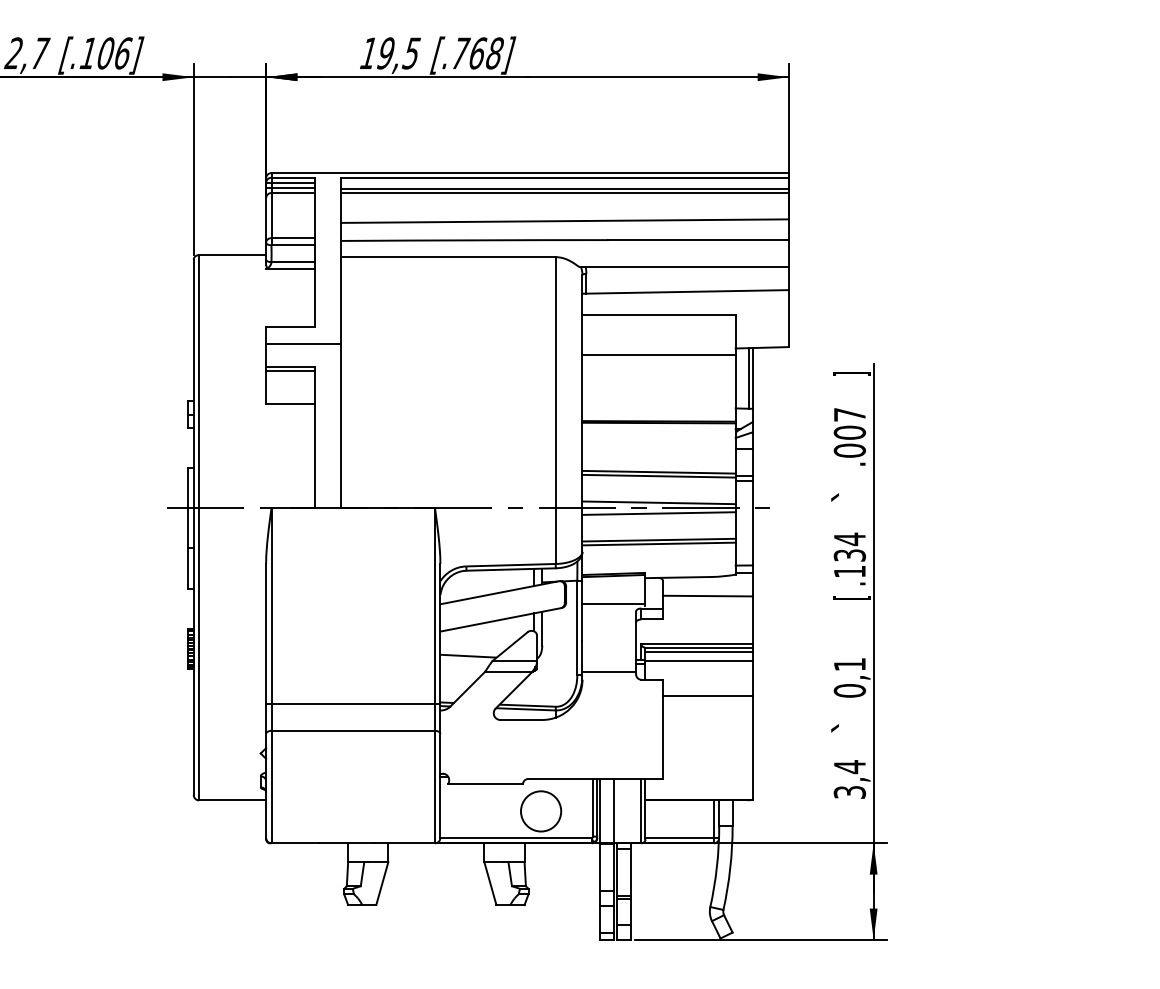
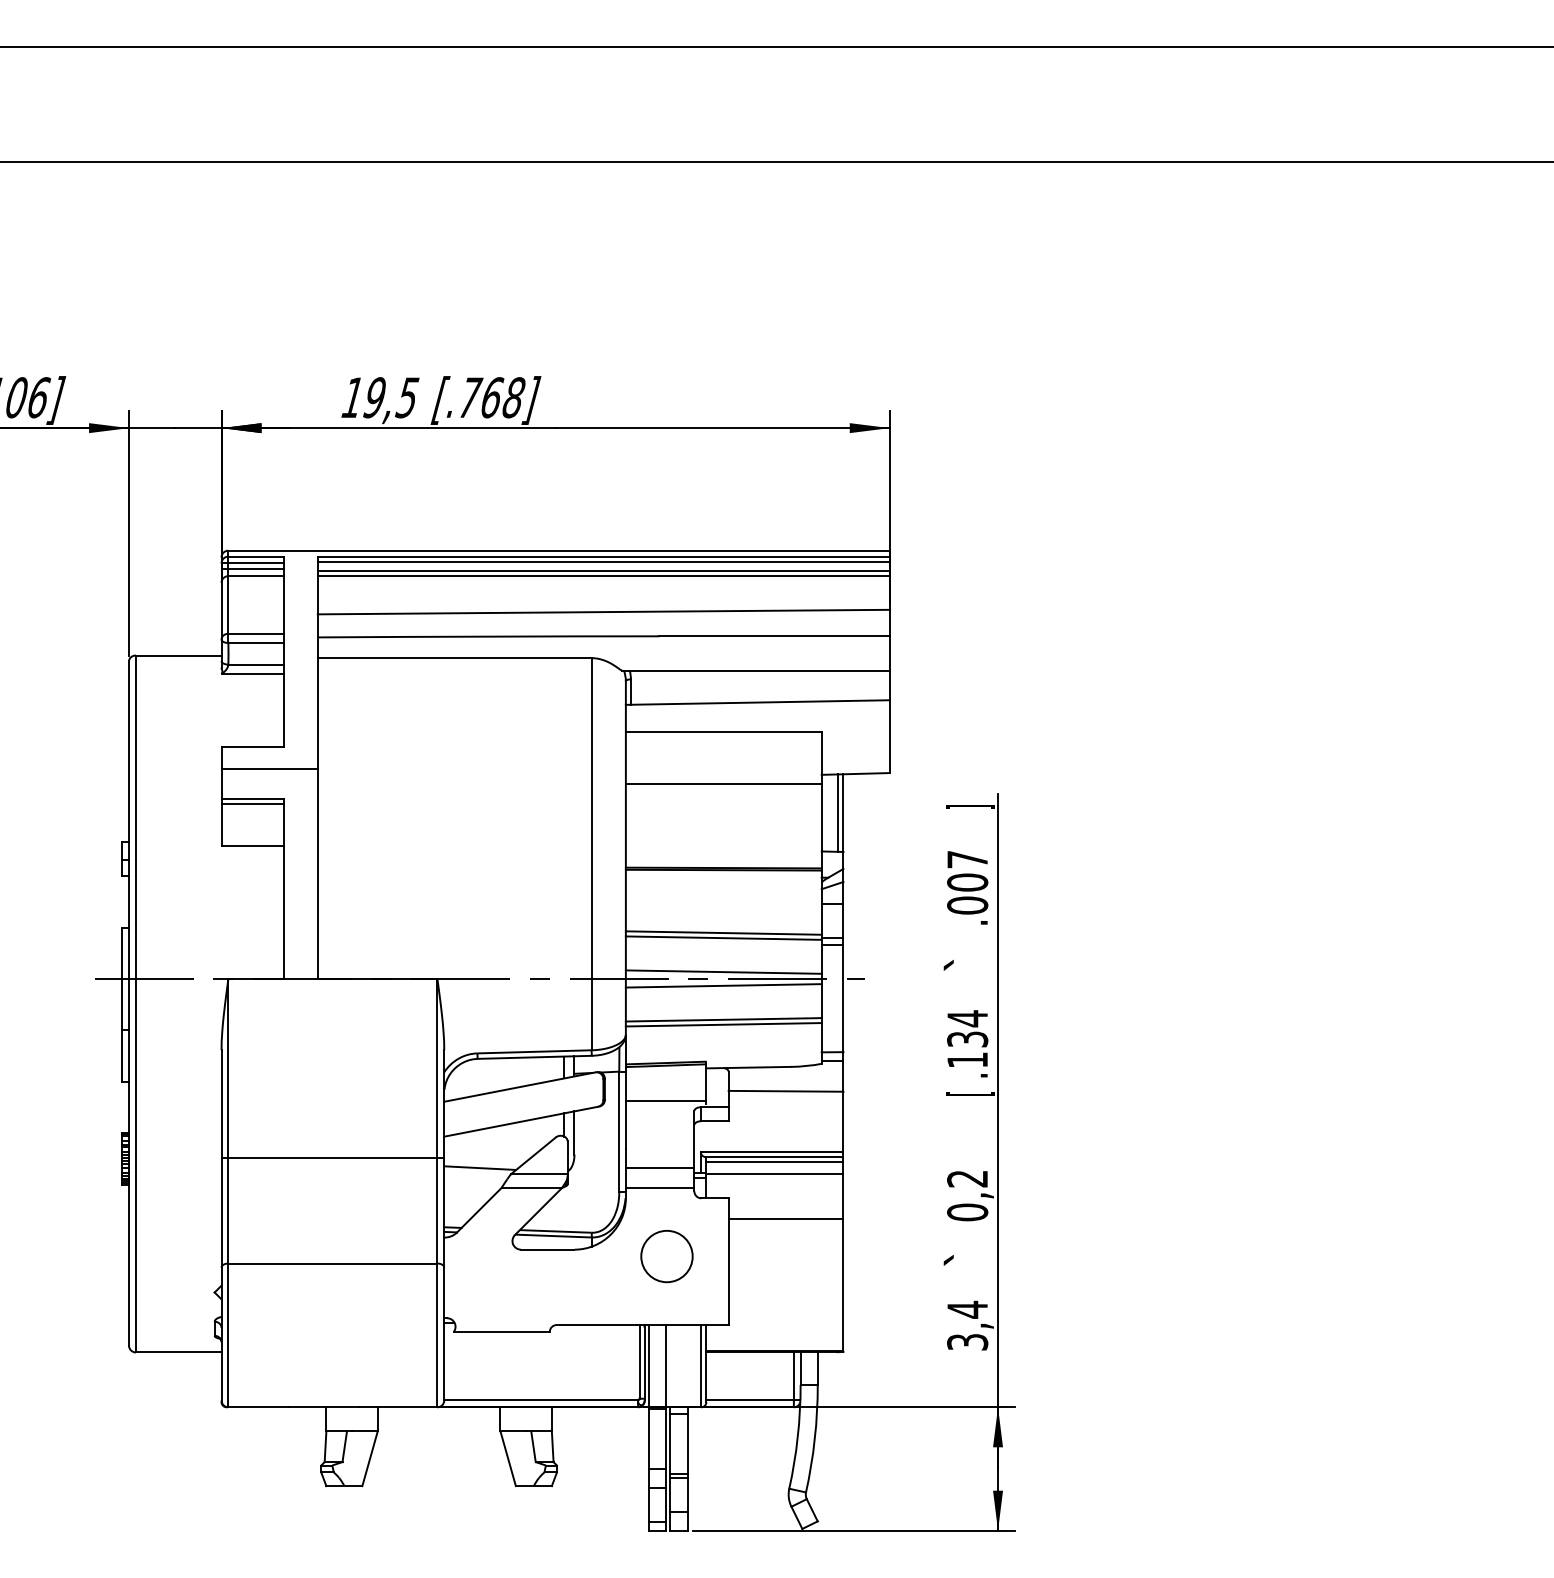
line: (564, 181) -> (603, 561), added
line: (608, 656) -> (659, 1168), added
text: (849, 664) -> (967, 1178), 0,1 -> 0,2
line: (352, 704) -> (332, 1158), moved
circle: (540, 811) -> (666, 1256), moved

